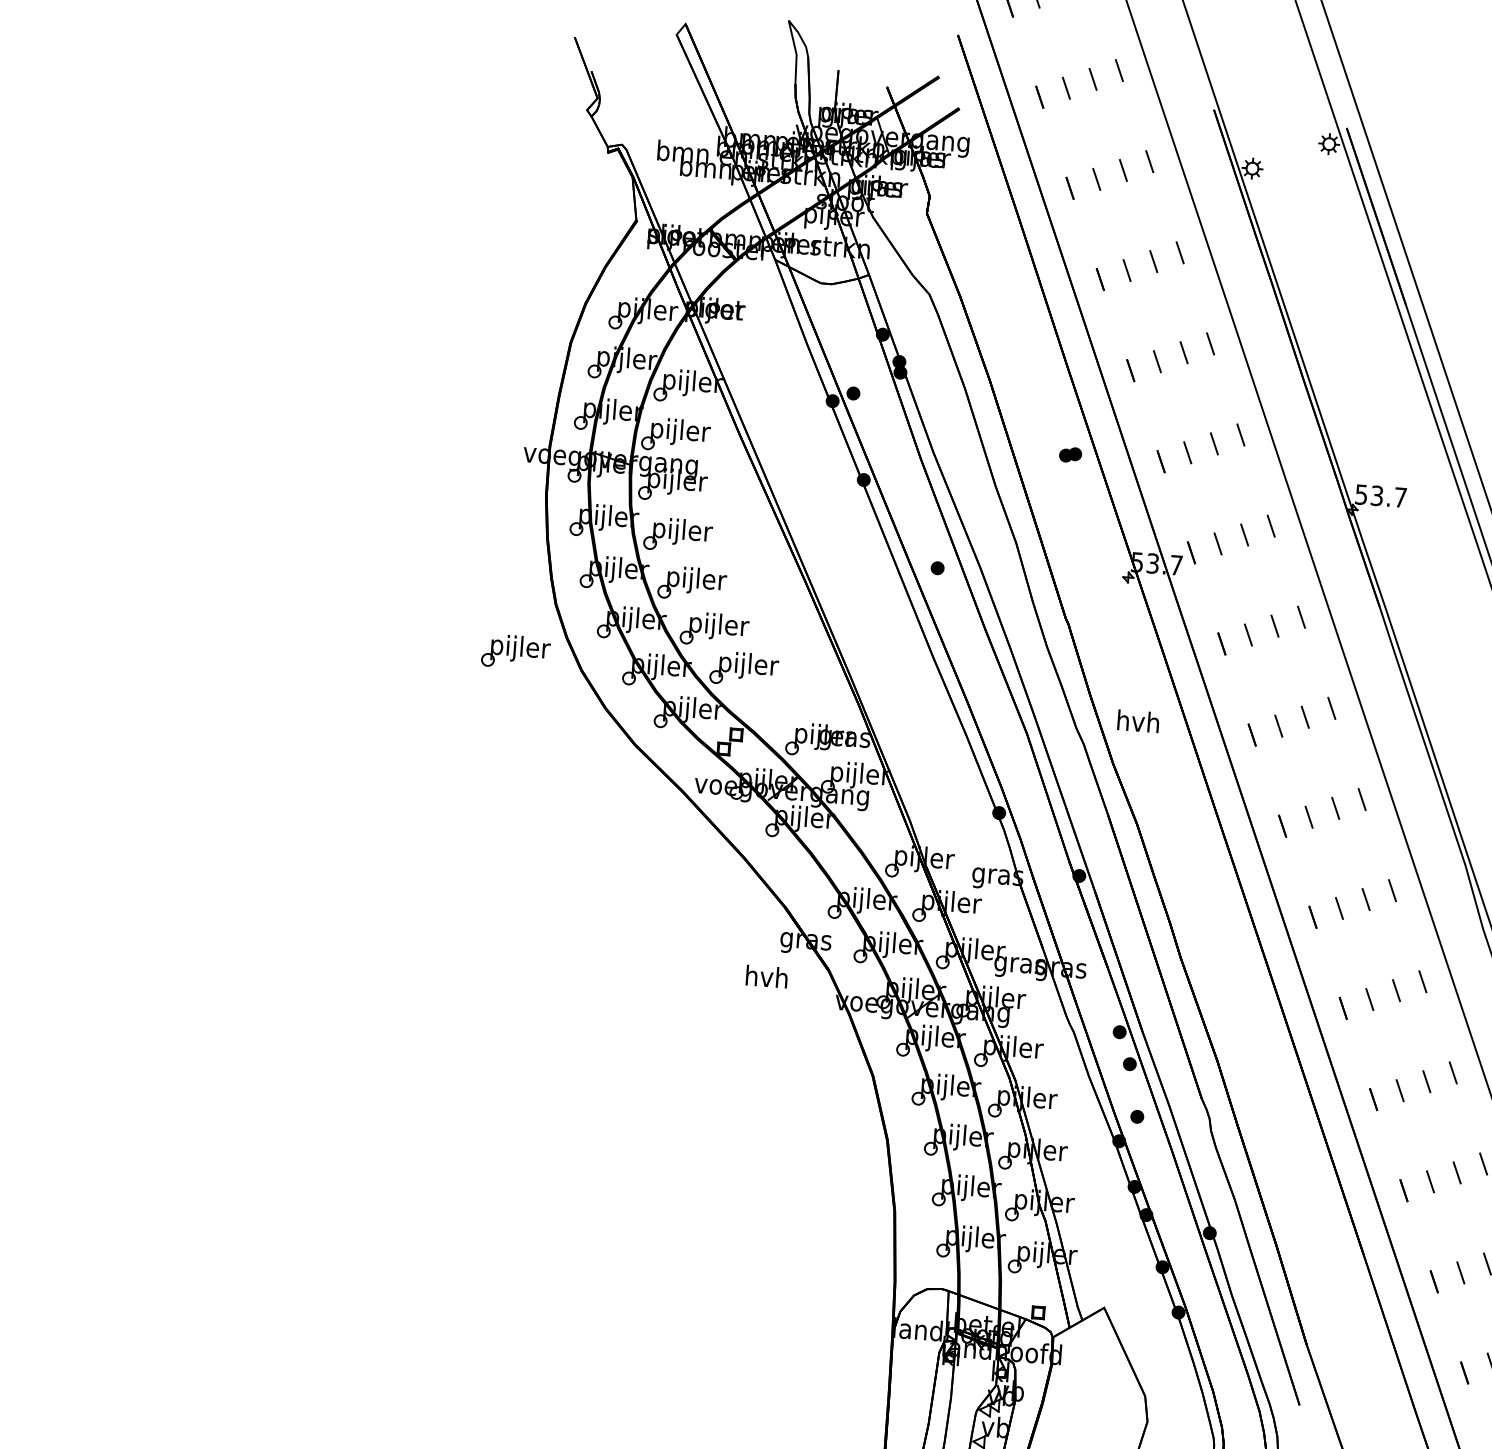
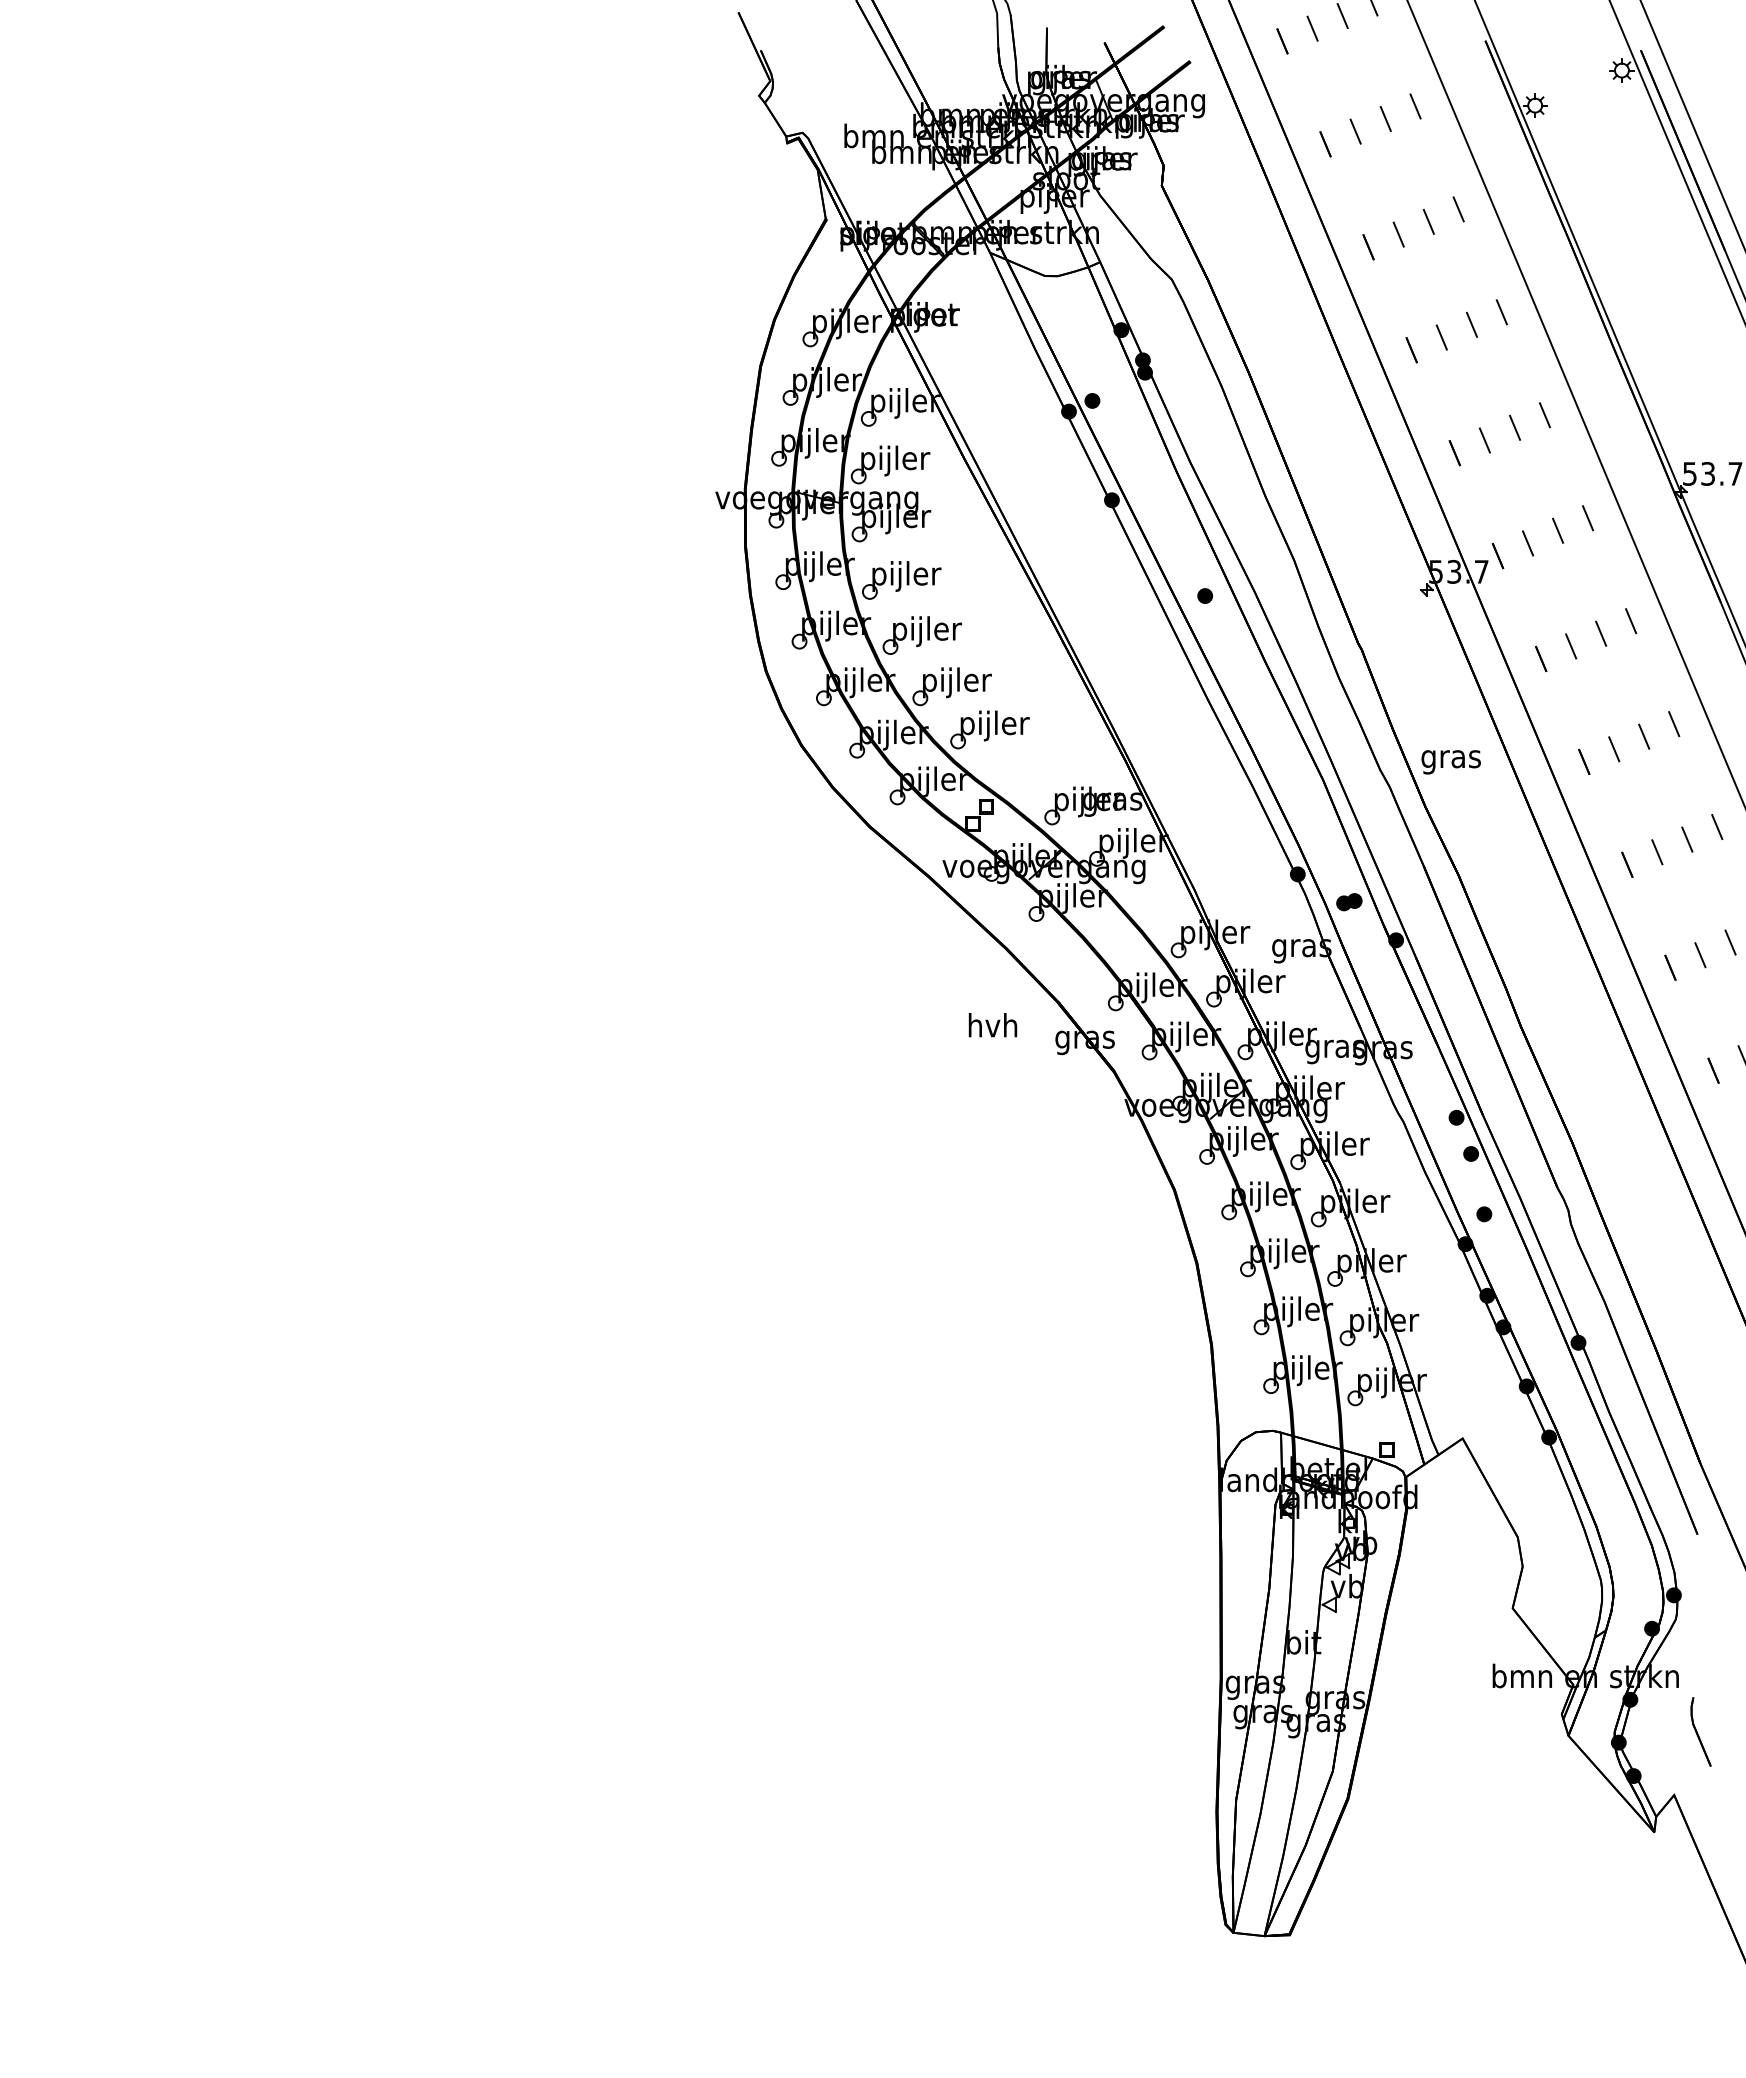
part: (1070, 455) -> (1349, 902), moved
part: (515, 651) -> (723, 729), removed
text: (1137, 723) -> (1450, 758), hvh -> gras
text: (766, 976) -> (992, 1025), moved

